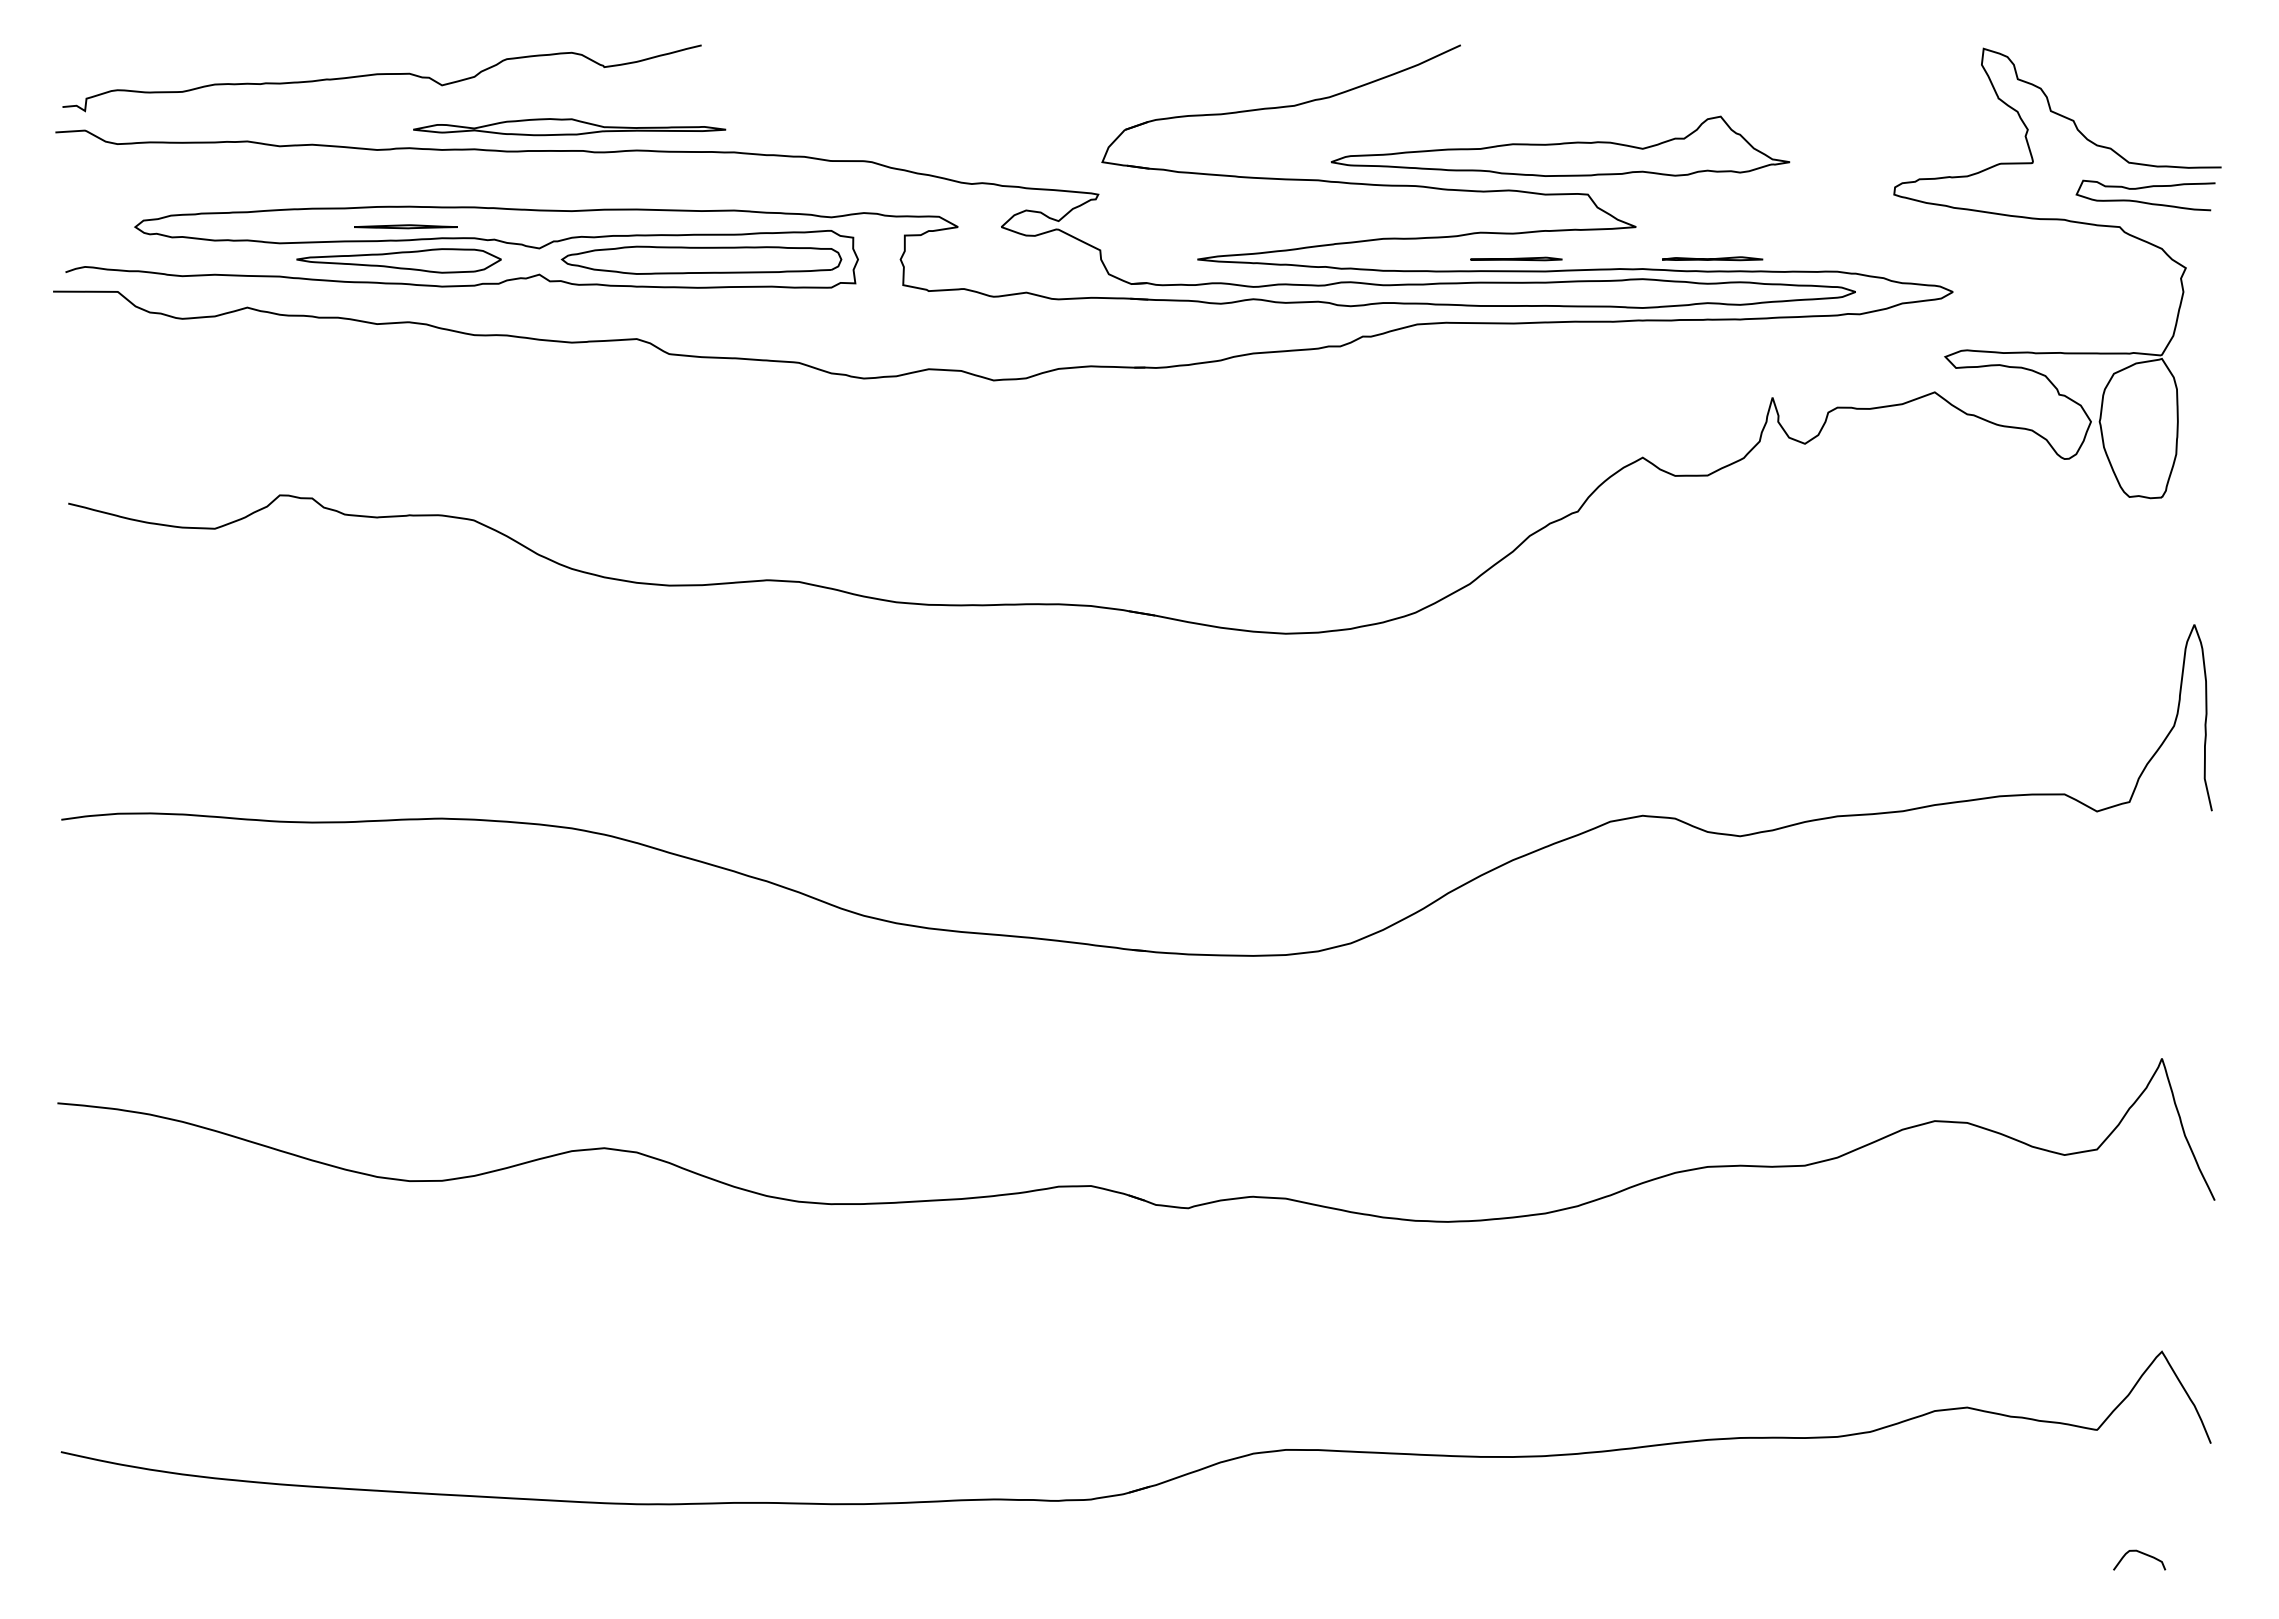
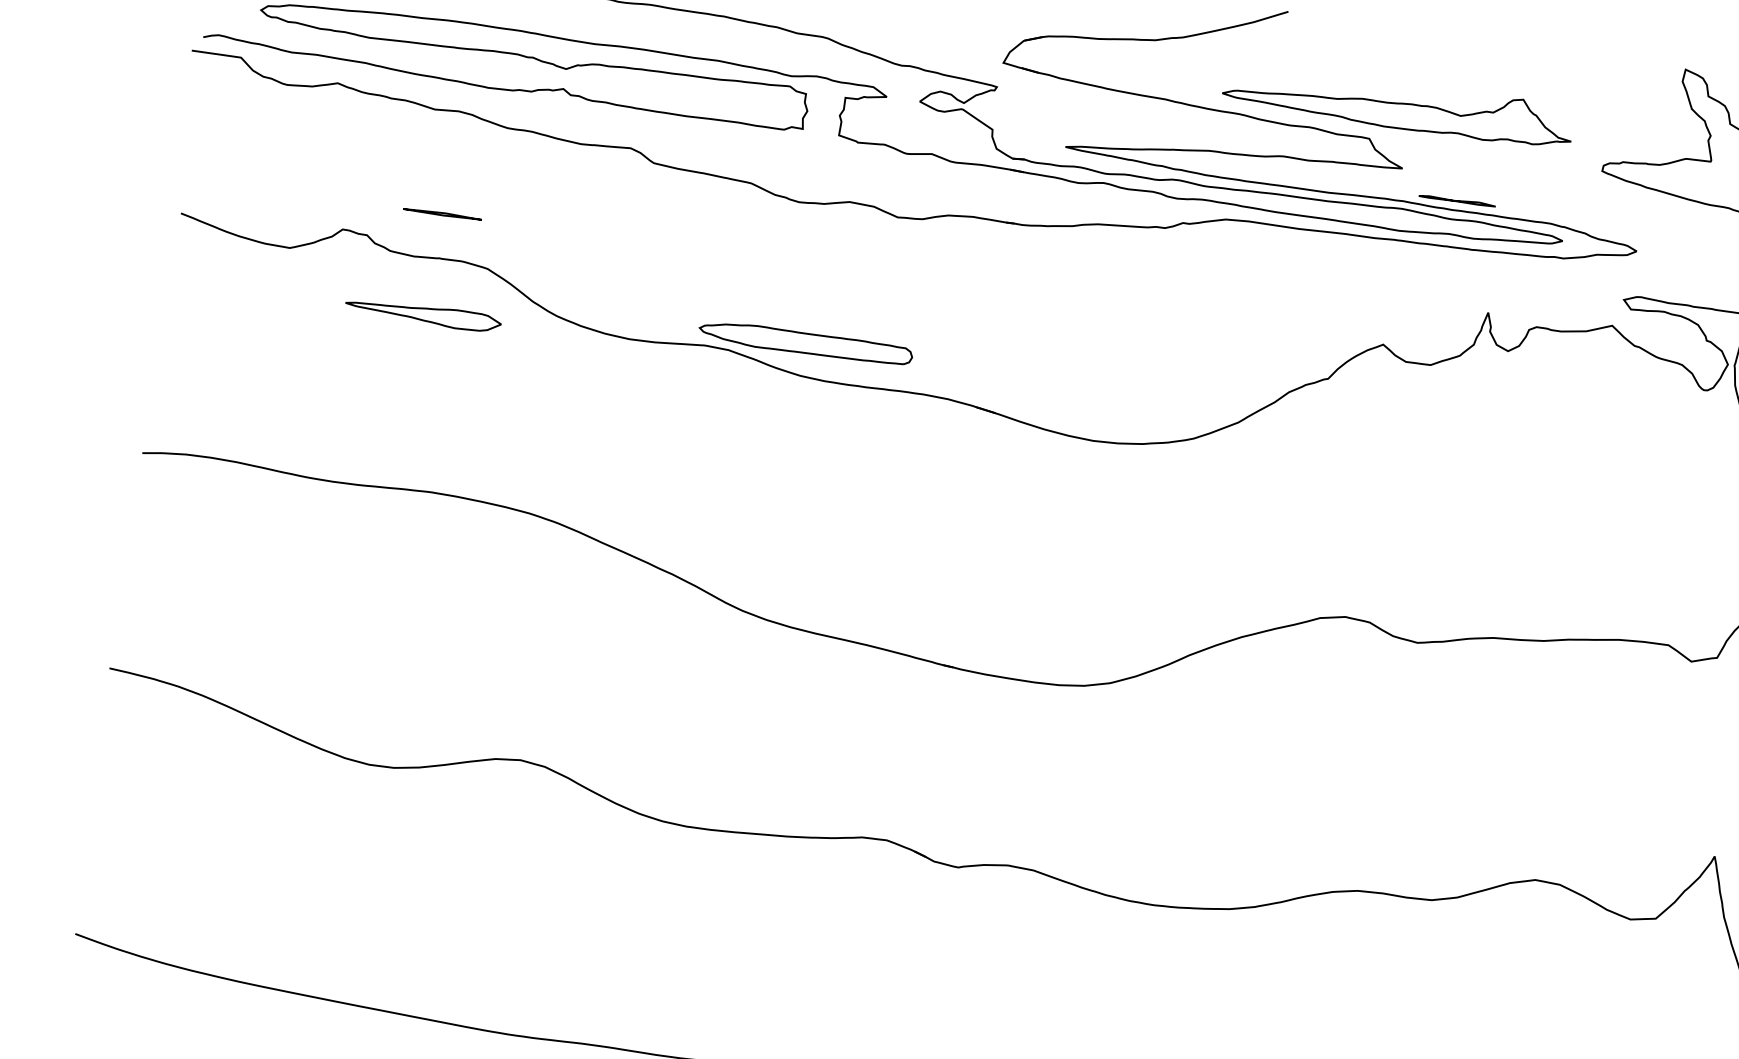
part: (1560, 145) -> (1398, 104), moved
part: (405, 226) -> (442, 213), moved
part: (1516, 258) -> (1308, 179), removed
part: (701, 259) -> (805, 342), moved
part: (398, 260) -> (422, 314), moved

